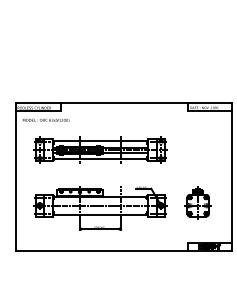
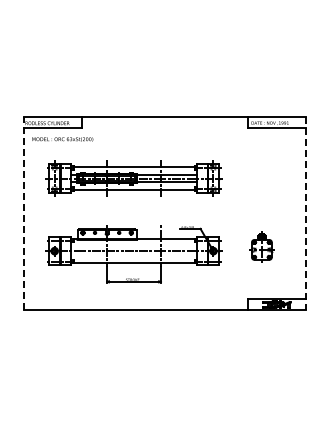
line: (16, 176) -> (23, 213), solid -> dashed
line: (232, 176) -> (306, 213), solid -> dashed
part: (197, 202) -> (261, 246), size x0.7

